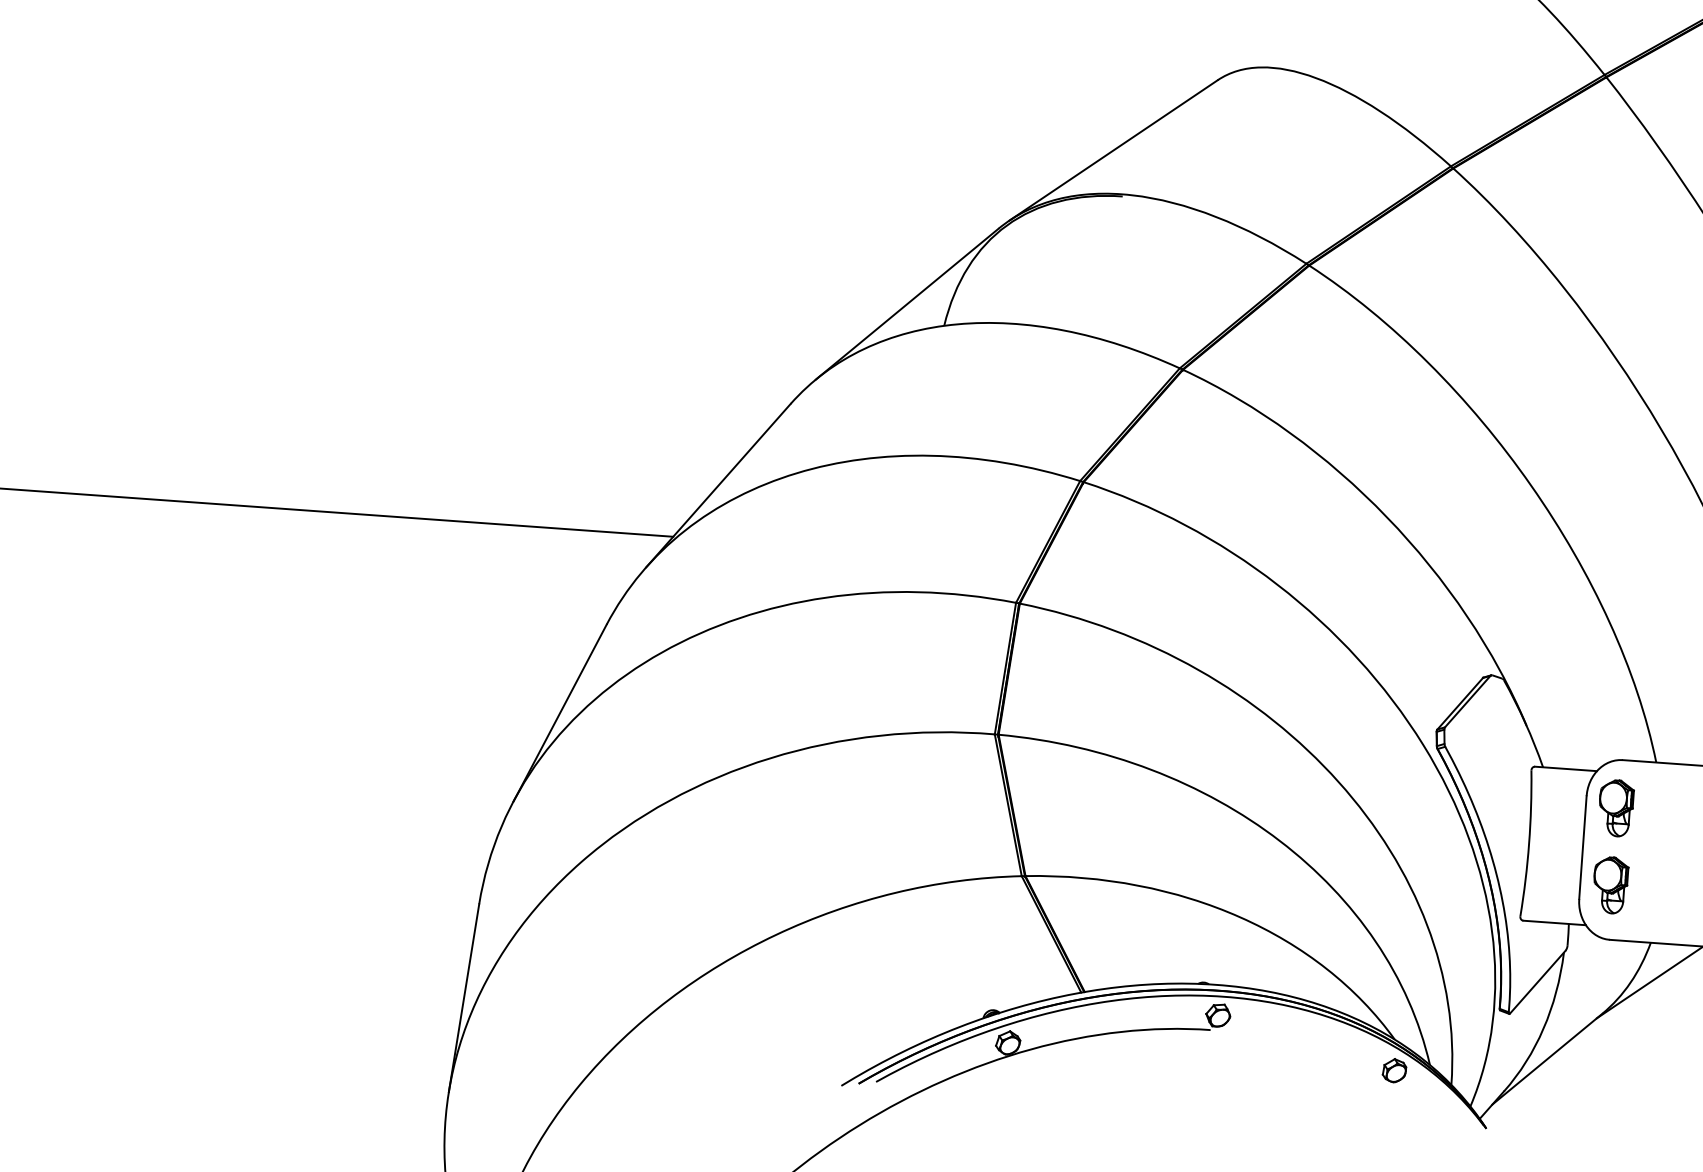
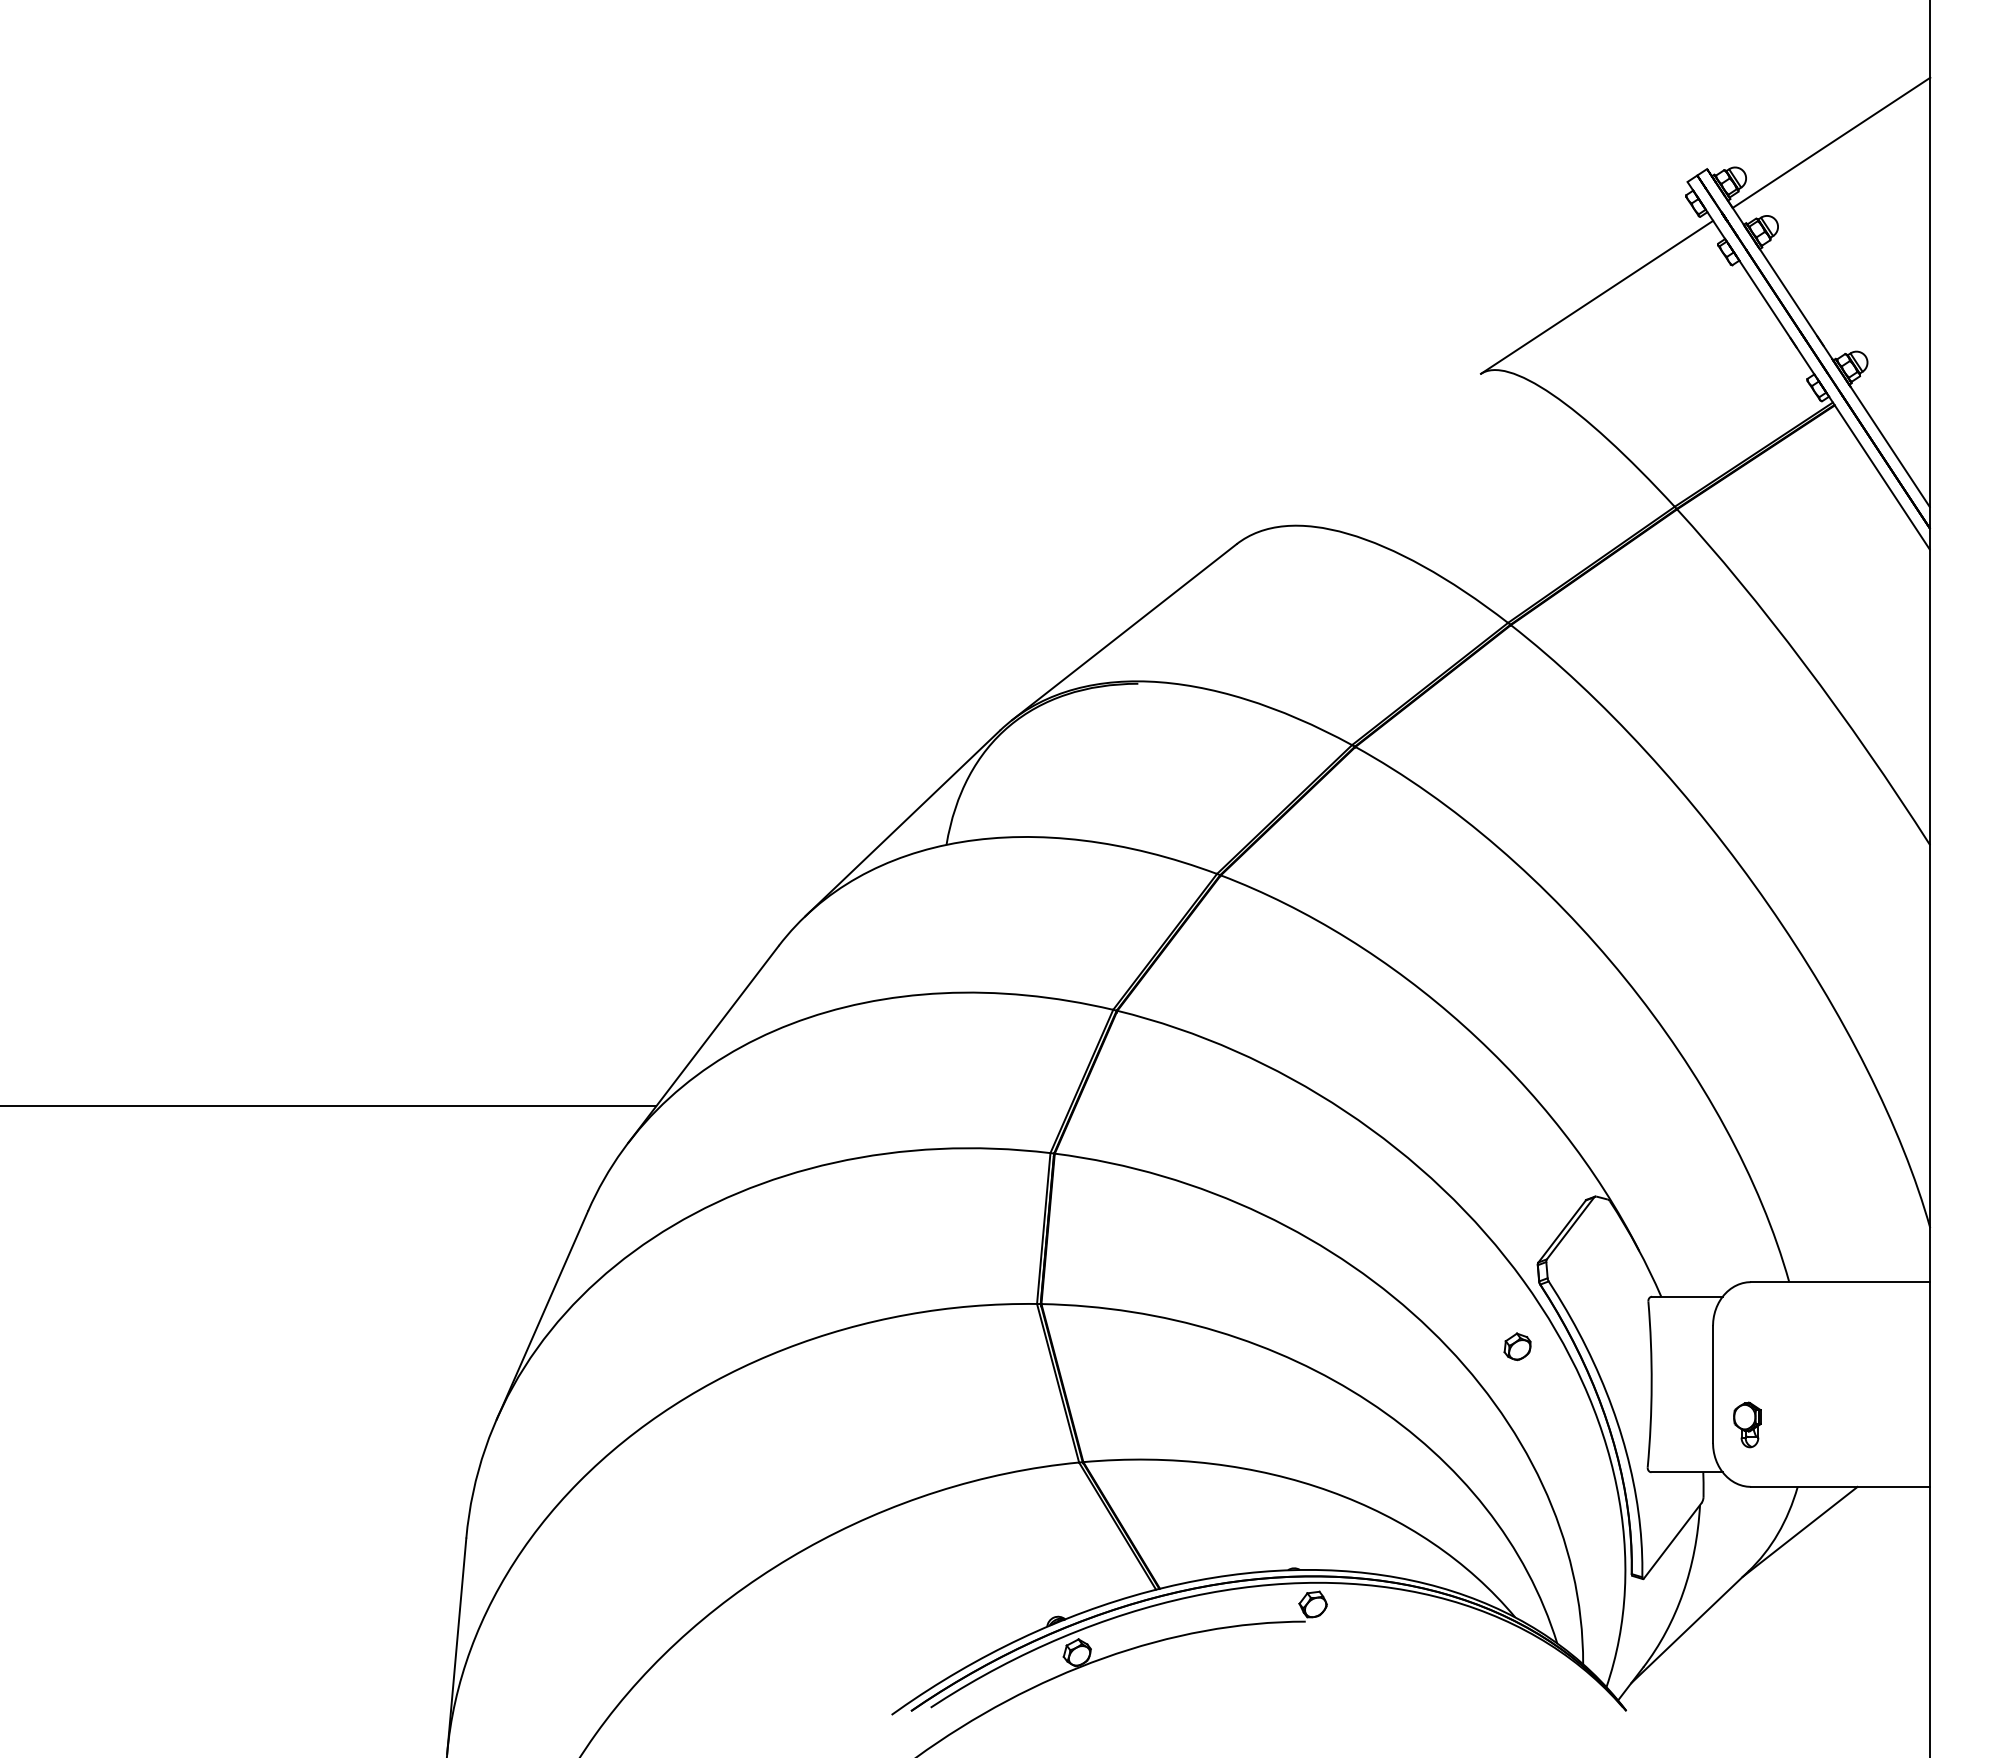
part: (1616, 807) -> (1747, 1336), removed
part: (1610, 884) -> (1747, 1424), size x0.7
part: (1394, 1070) -> (1517, 1346), moved

